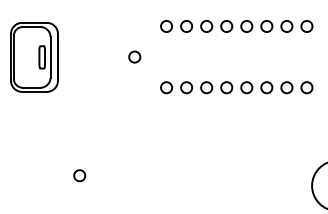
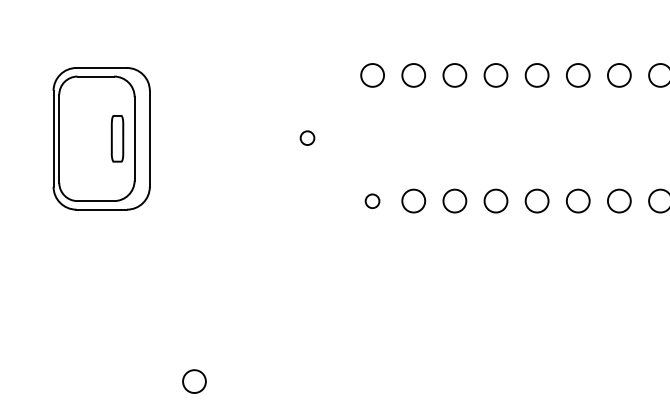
circle: (134, 56) -> (306, 137), size x0.6
circle: (166, 87) -> (372, 200), size x0.6

